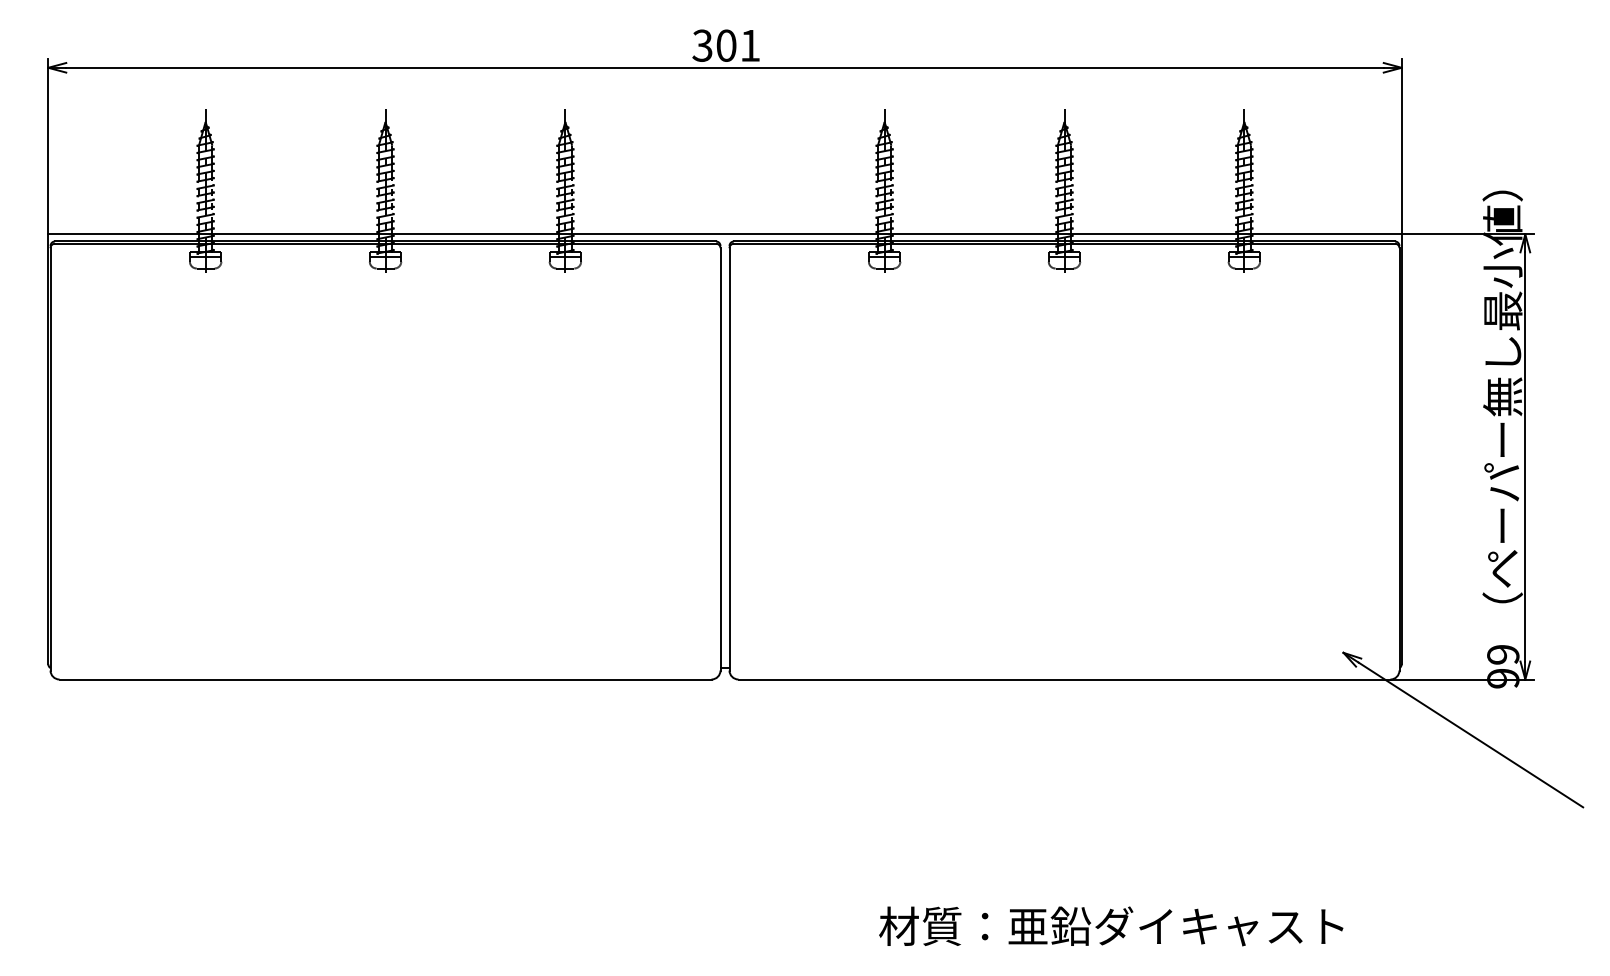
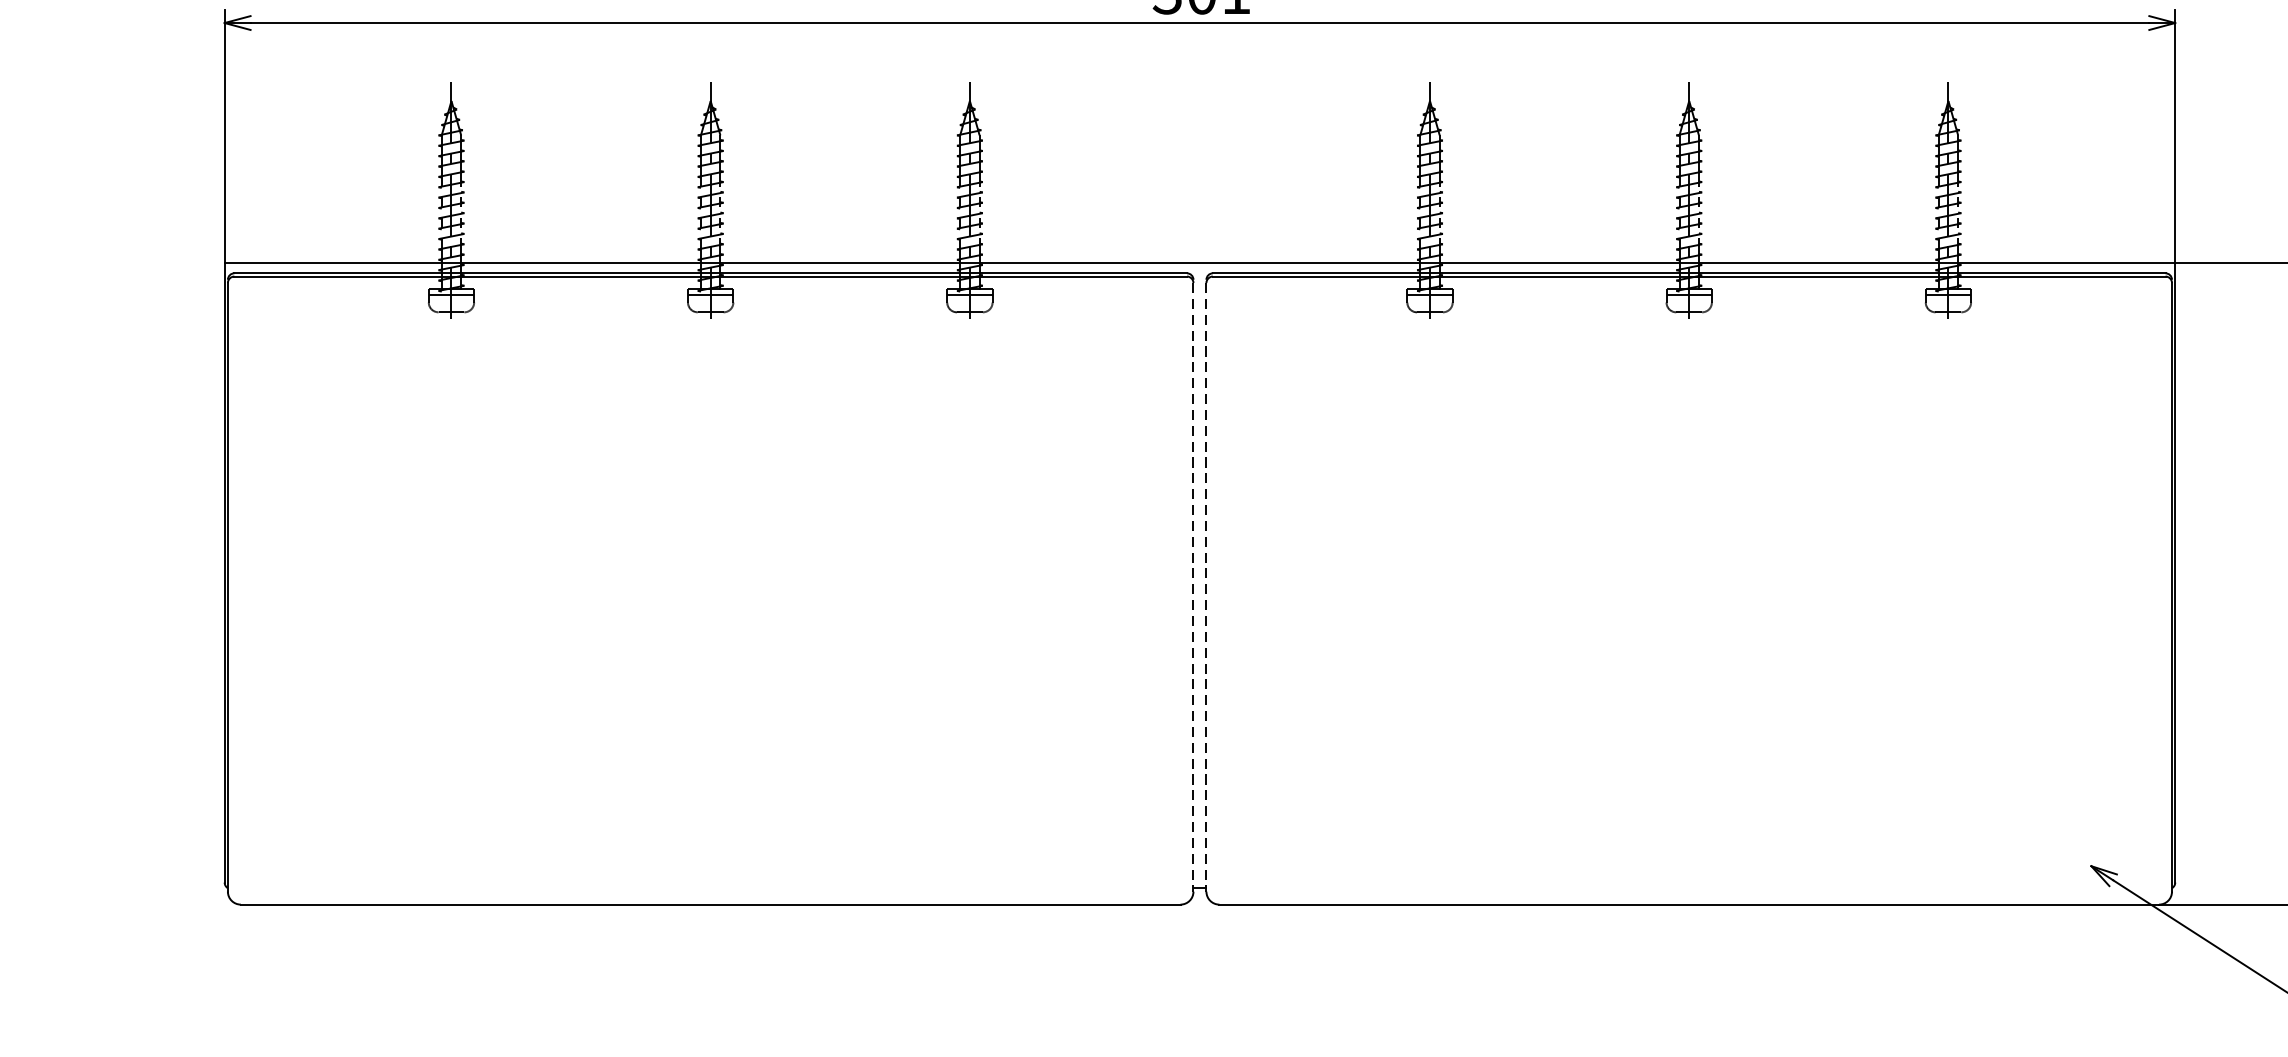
line: (720, 459) -> (1193, 587), solid -> dashed
line: (729, 459) -> (1206, 587), solid -> dashed

